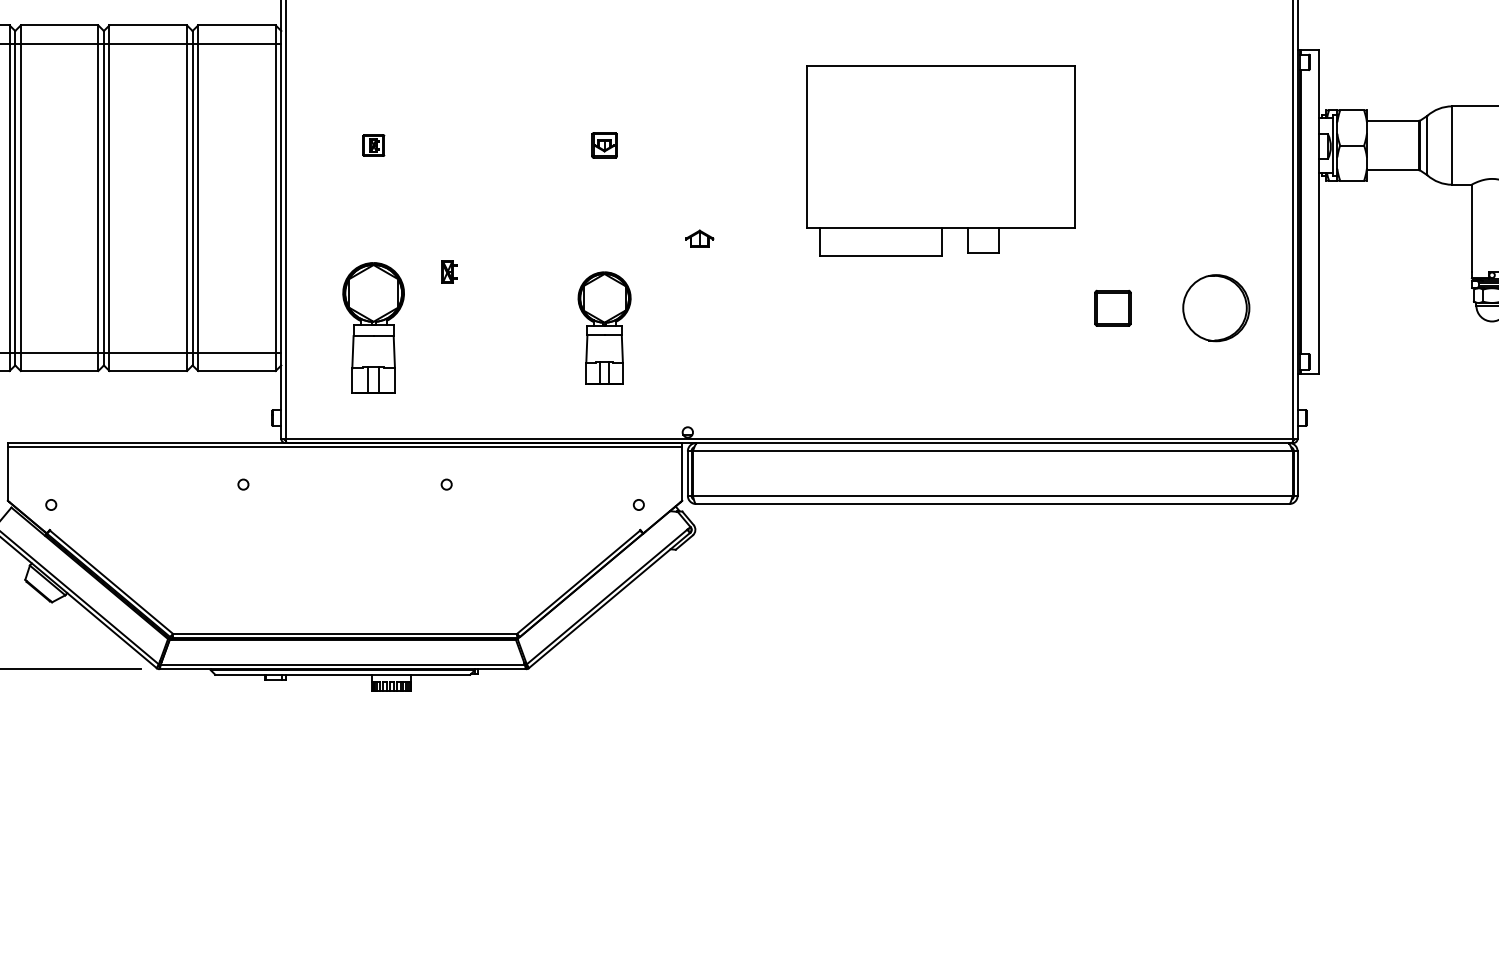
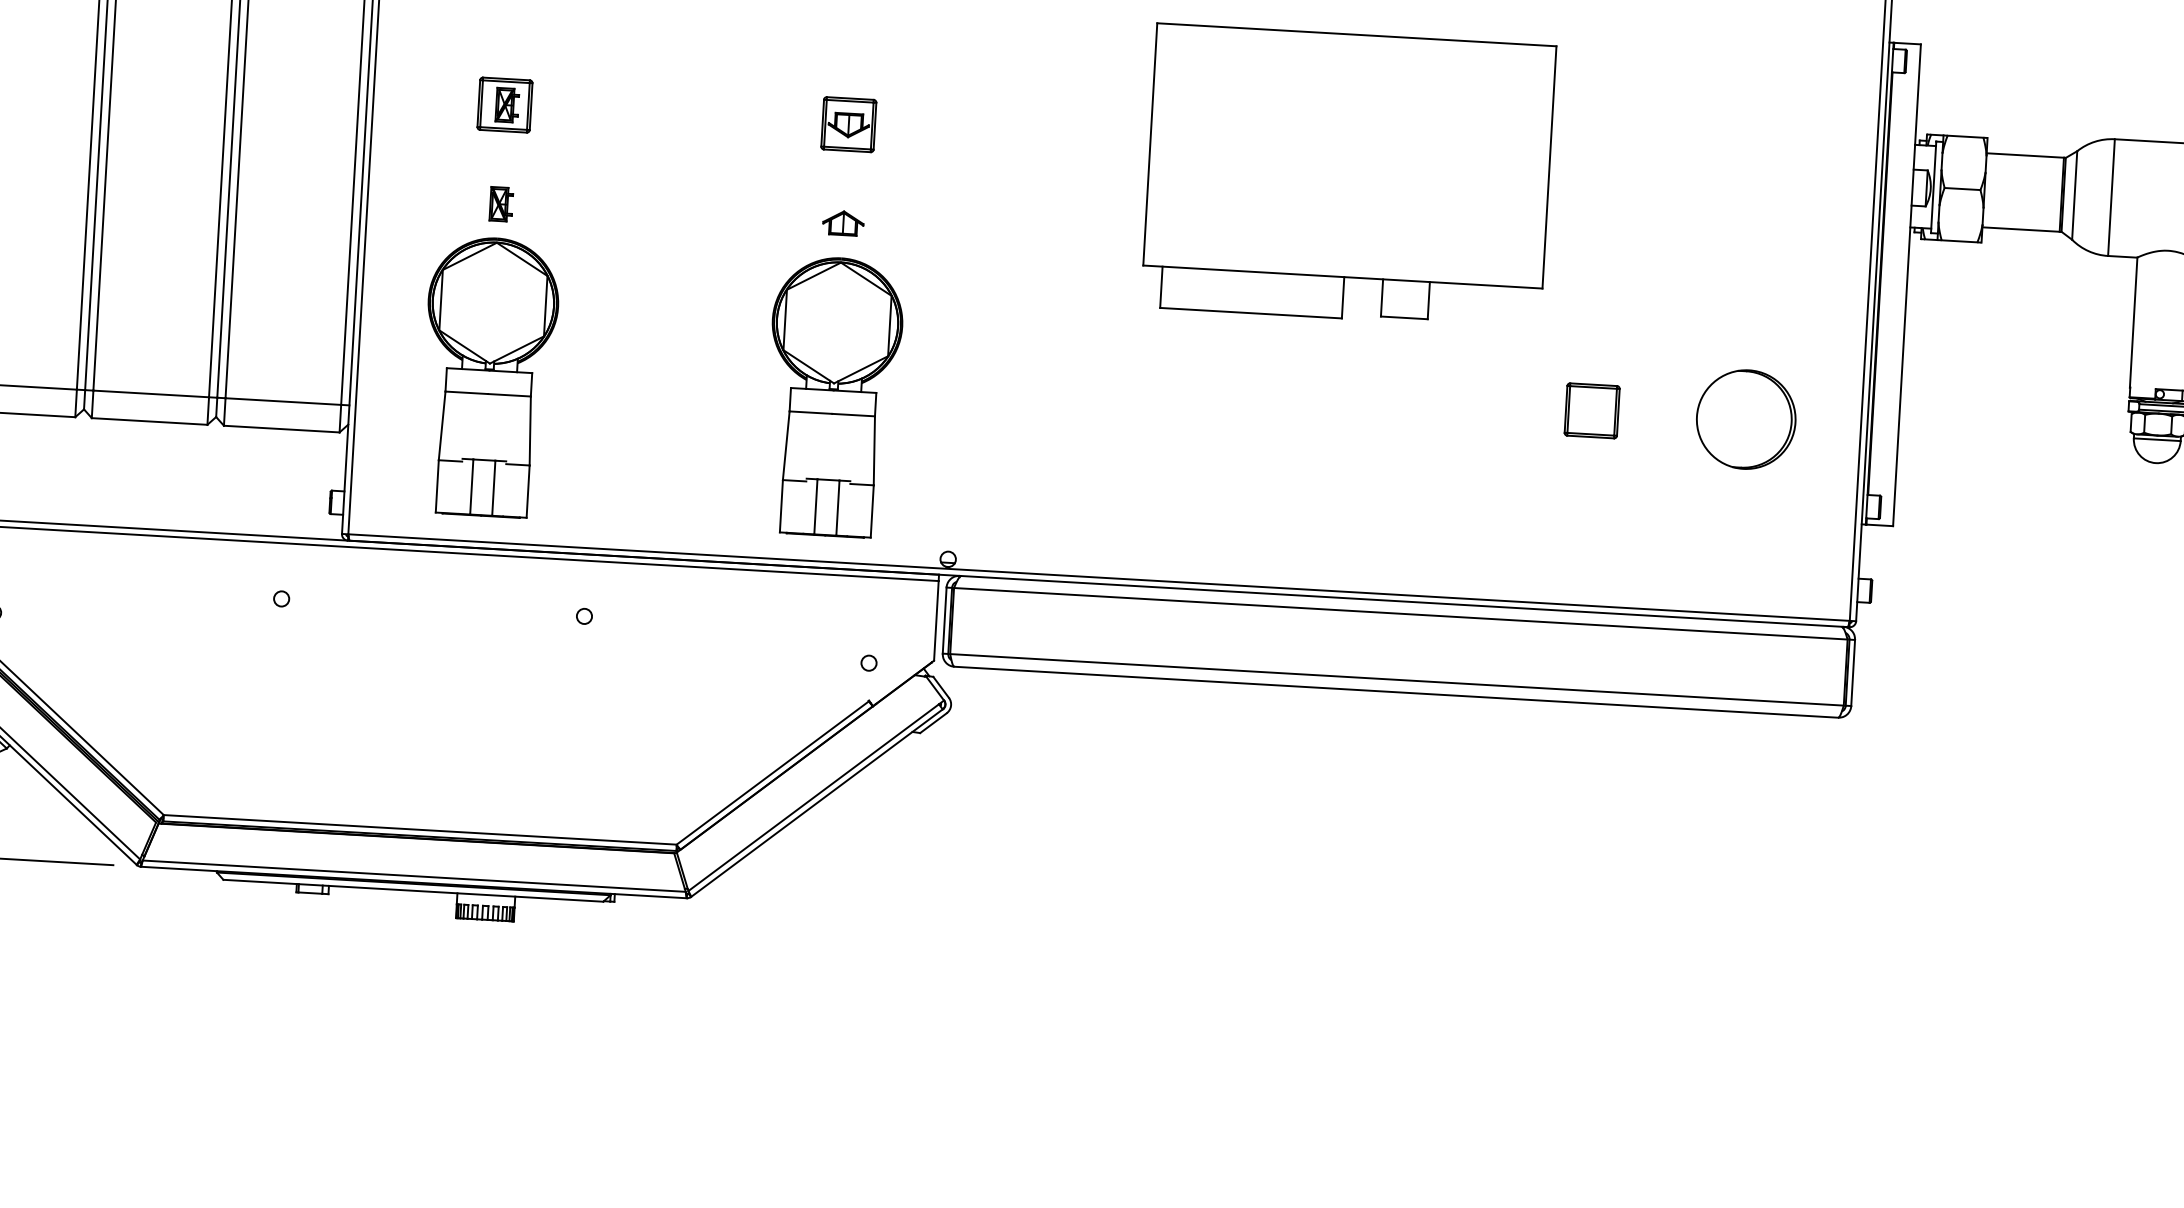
part: (373, 145) -> (504, 104), size x1.67
part: (604, 145) -> (848, 124), size x1.43
part: (699, 238) -> (843, 223), moved
part: (449, 271) -> (501, 203), moved
part: (373, 327) -> (488, 376), size x1.43
part: (604, 327) -> (833, 395), size x1.67

